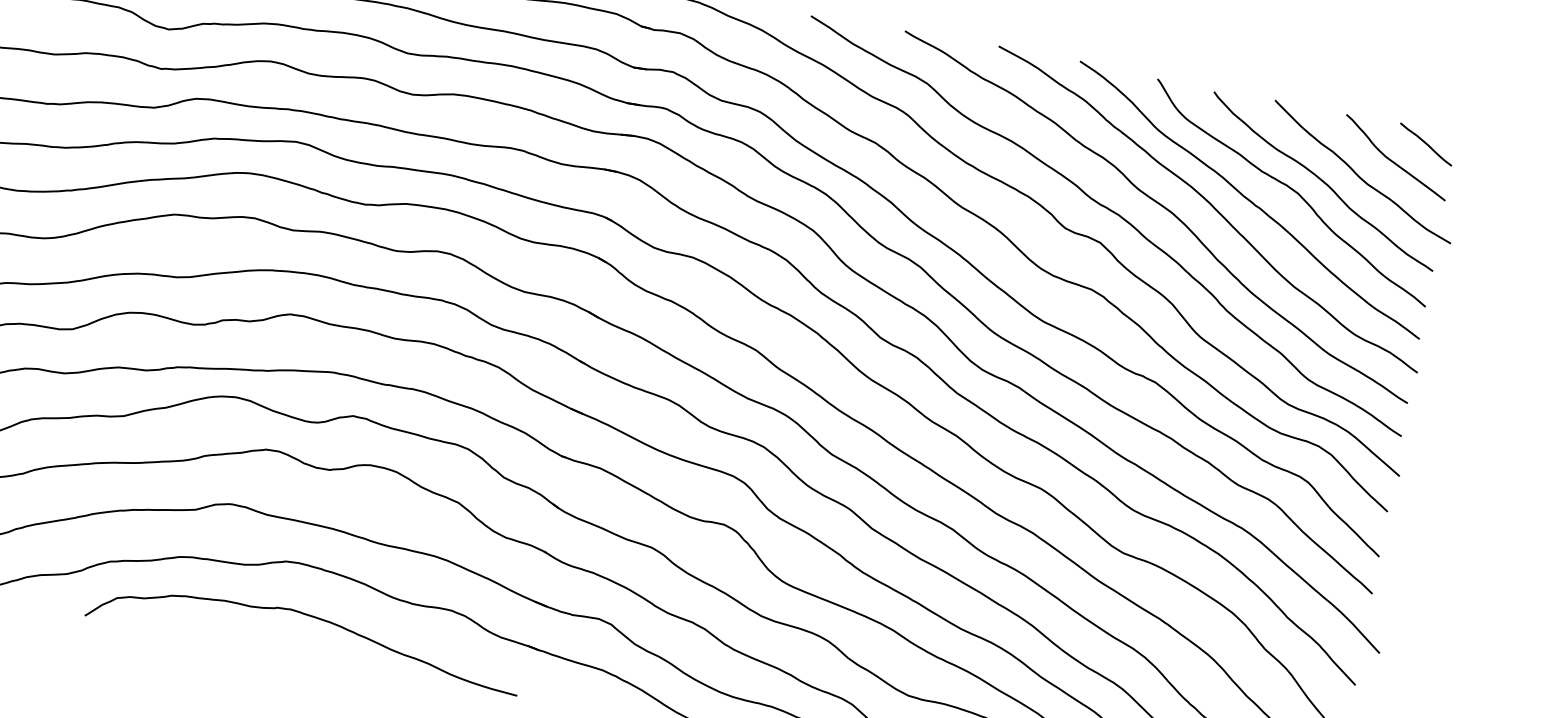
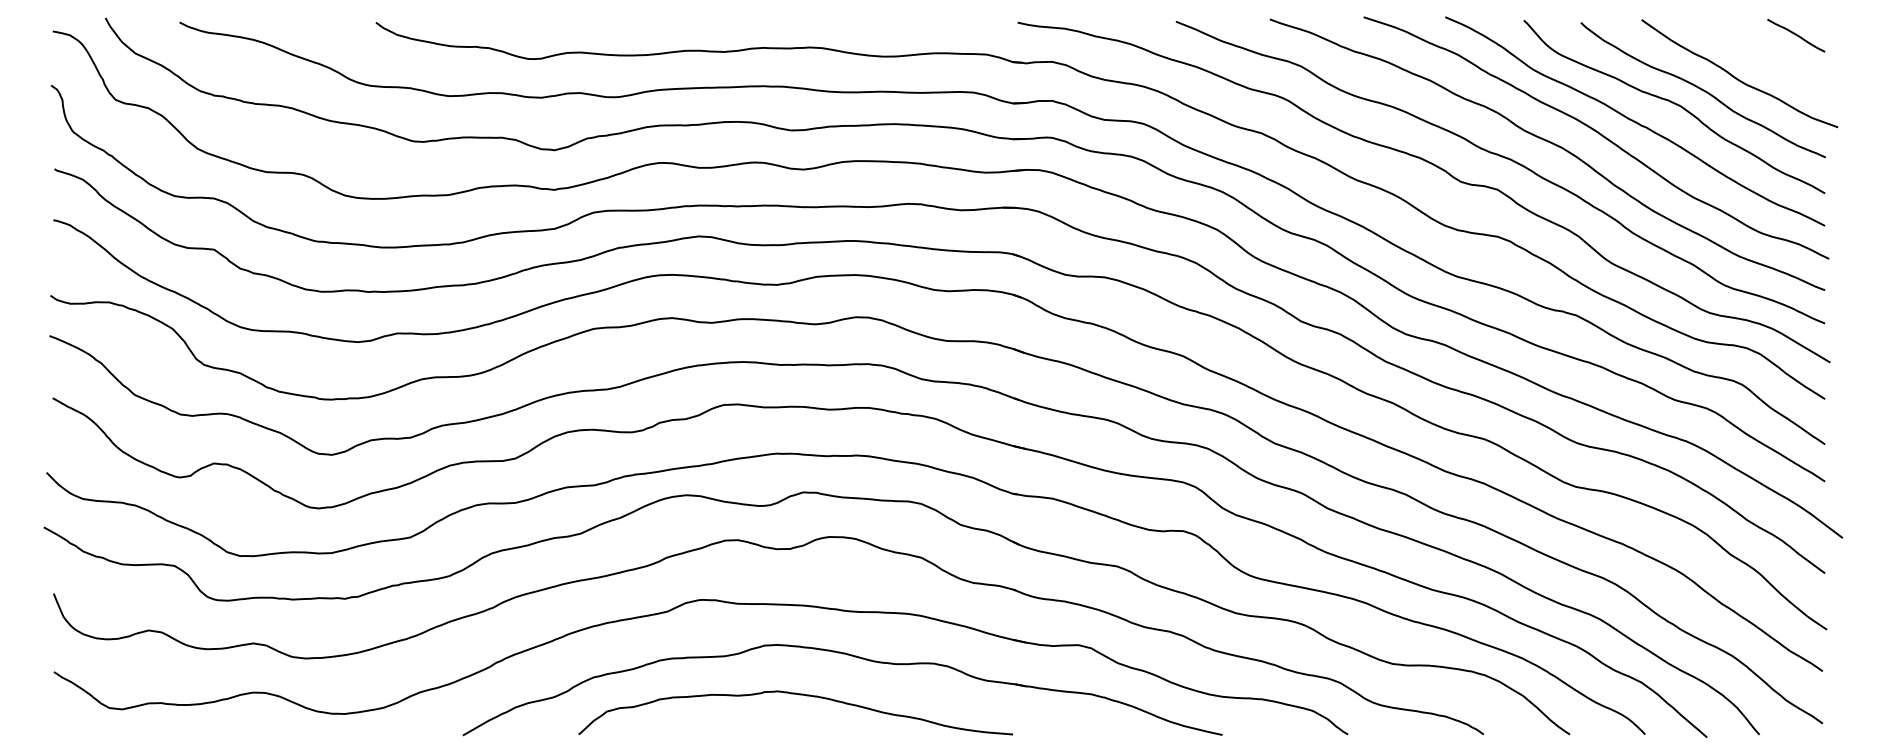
curve: (1393, 160) -> (1767, 57), removed

